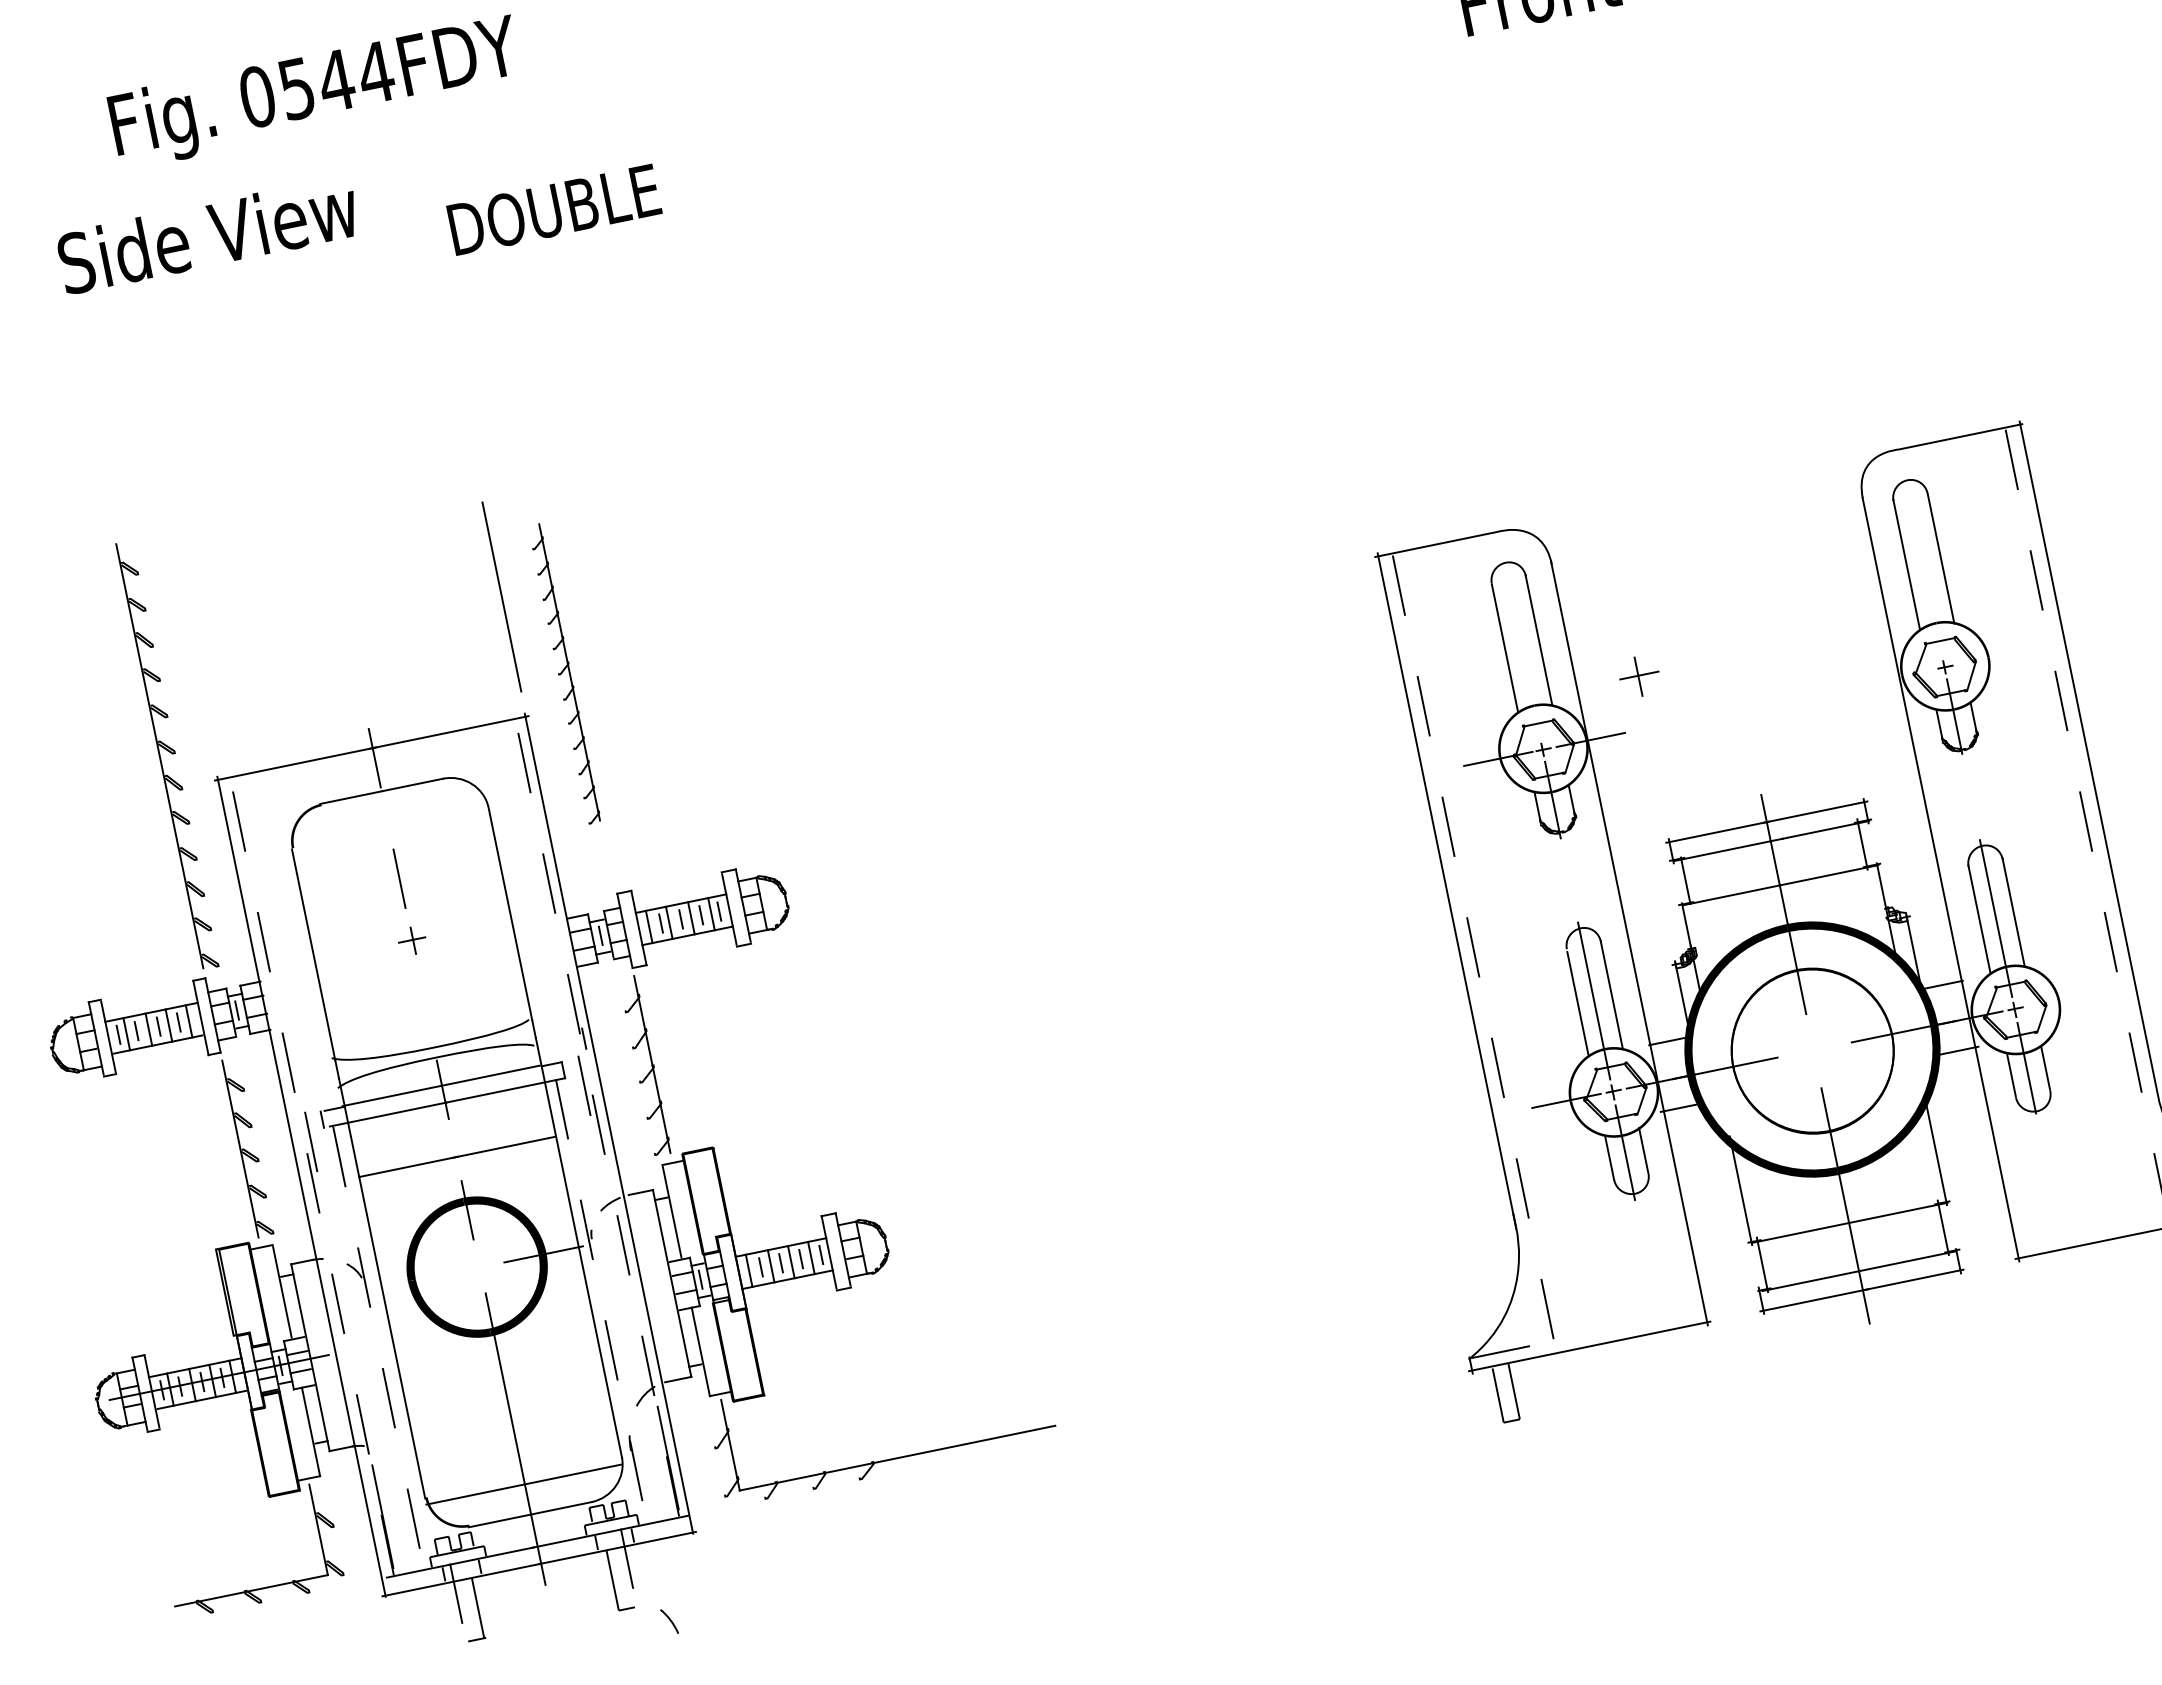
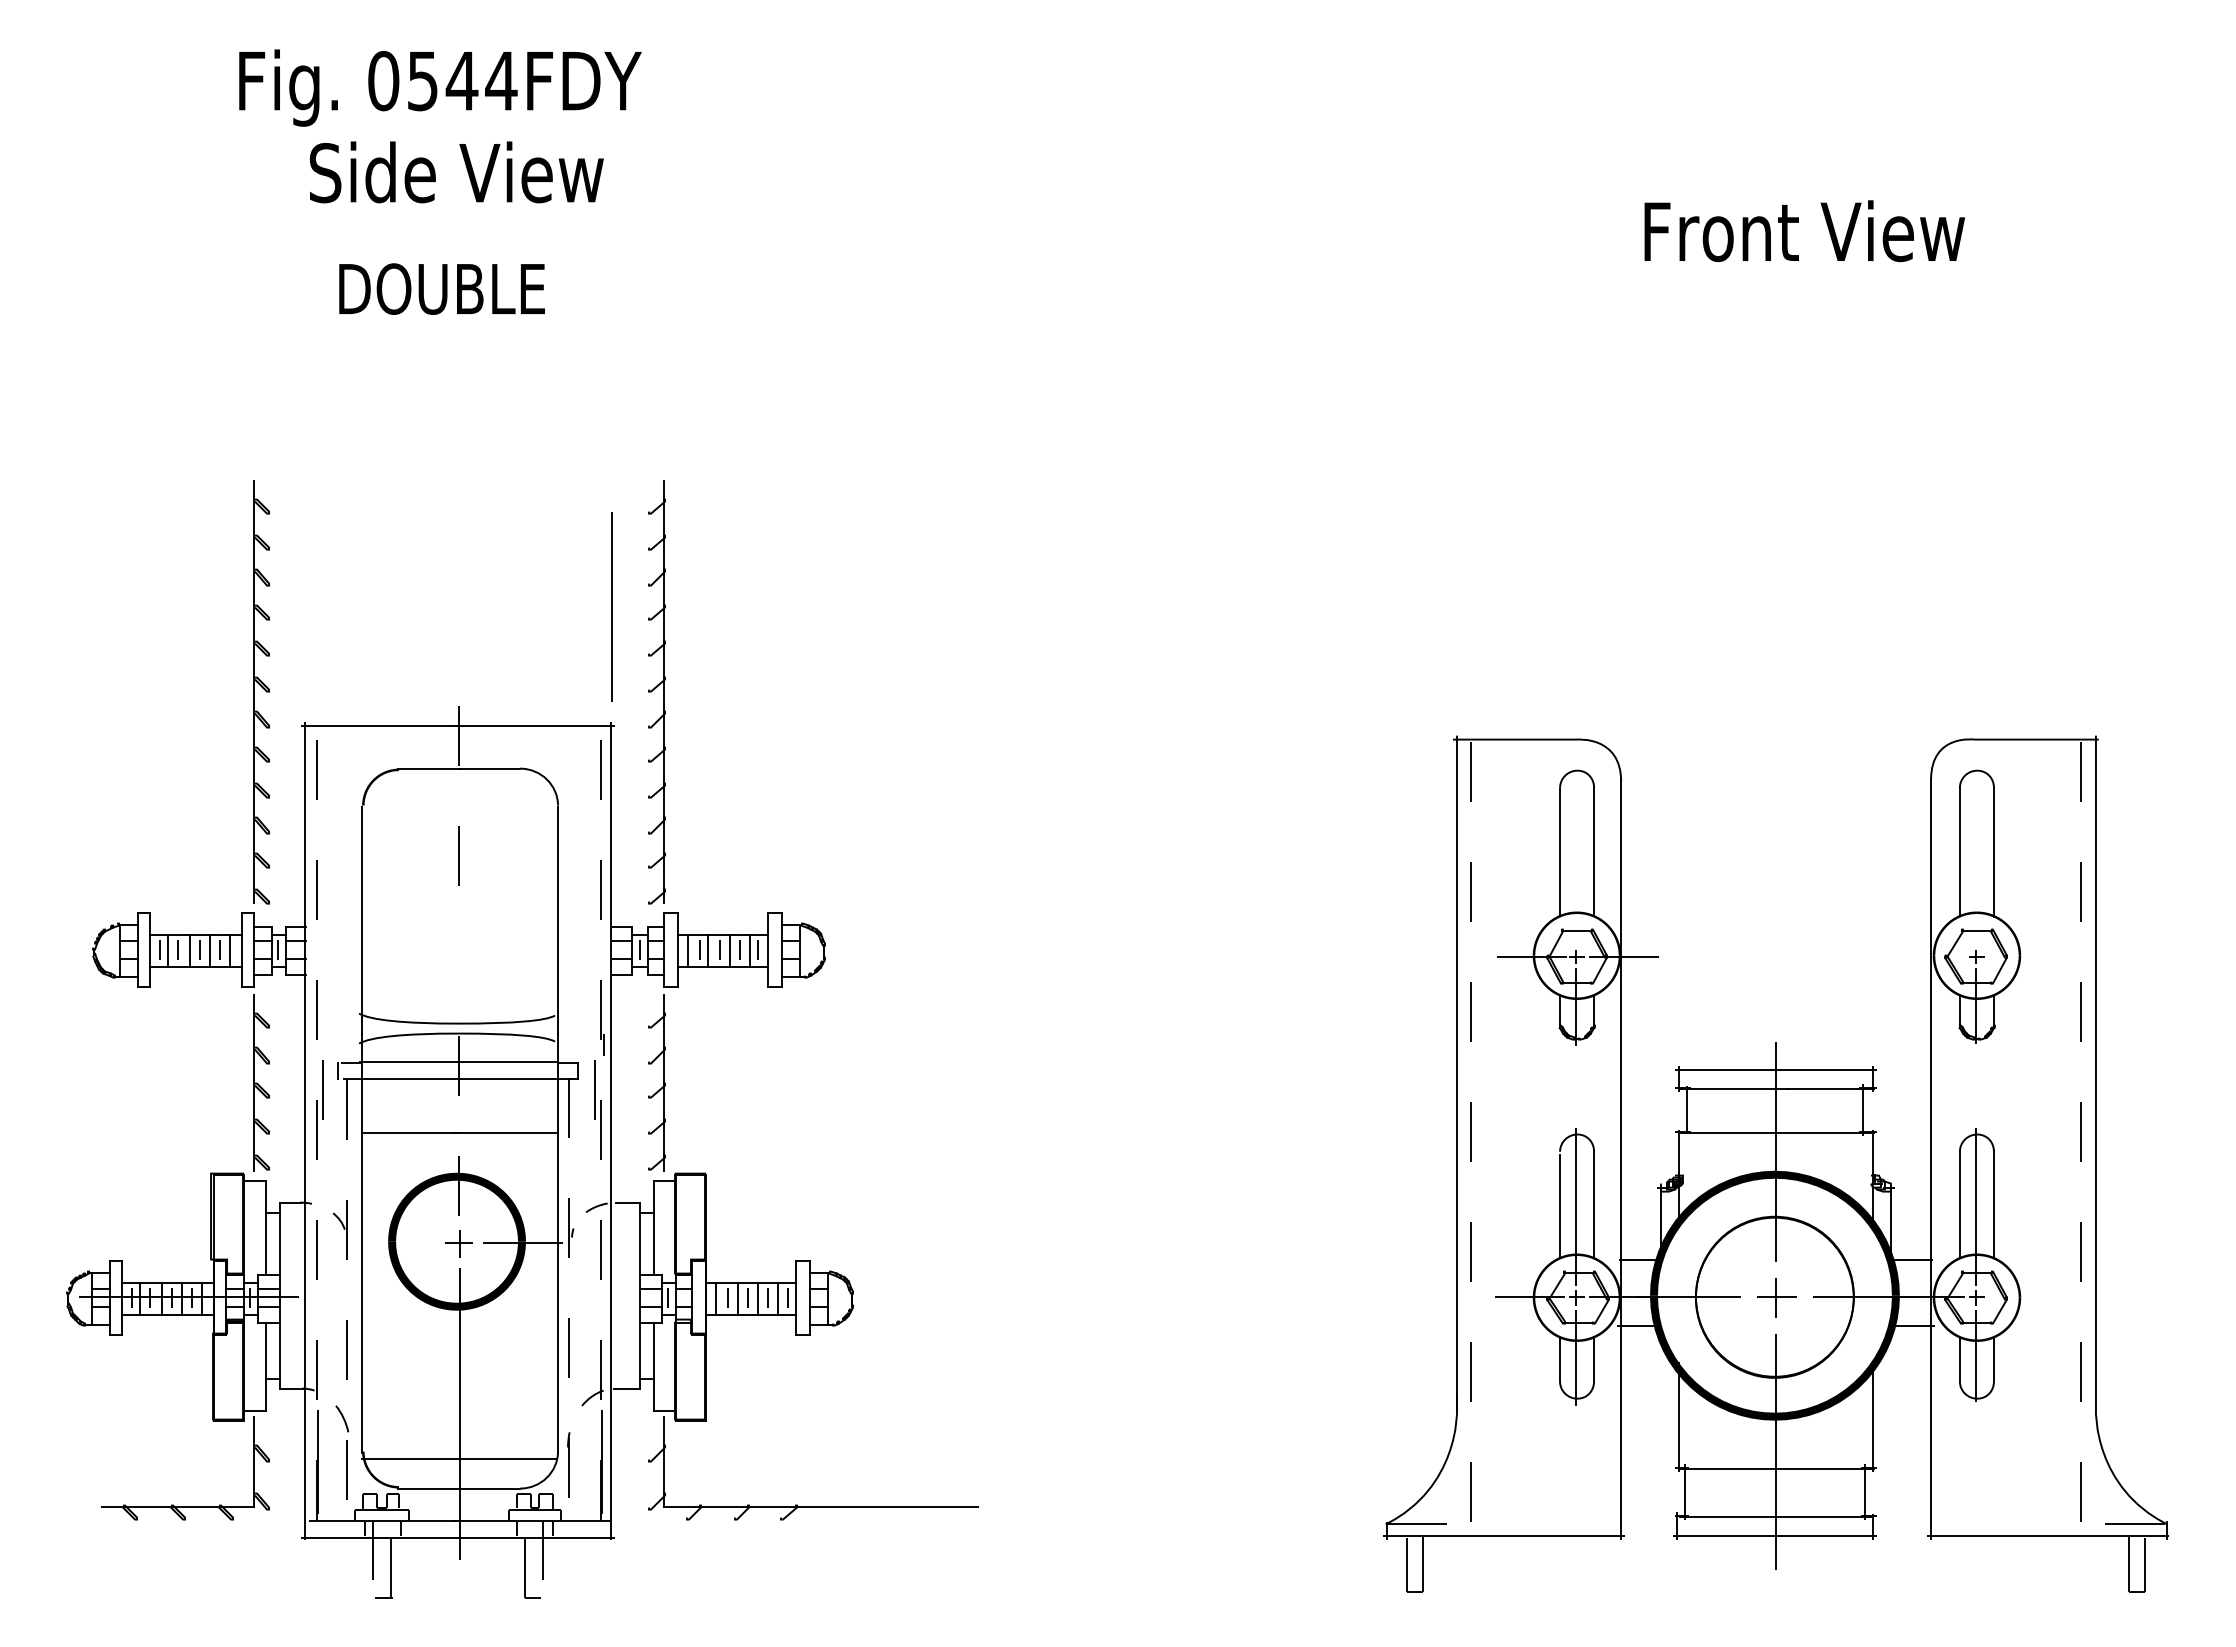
text: (315, 91) -> (440, 87), moved
text: (553, 209) -> (441, 288), moved
text: (208, 235) -> (456, 172), moved
part: (564, 674) -> (656, 692), size x1.43
part: (1639, 676) -> (1776, 1297), moved
part: (411, 941) -> (458, 1243), moved
curve: (669, 1621) -> (342, 1418), moved

